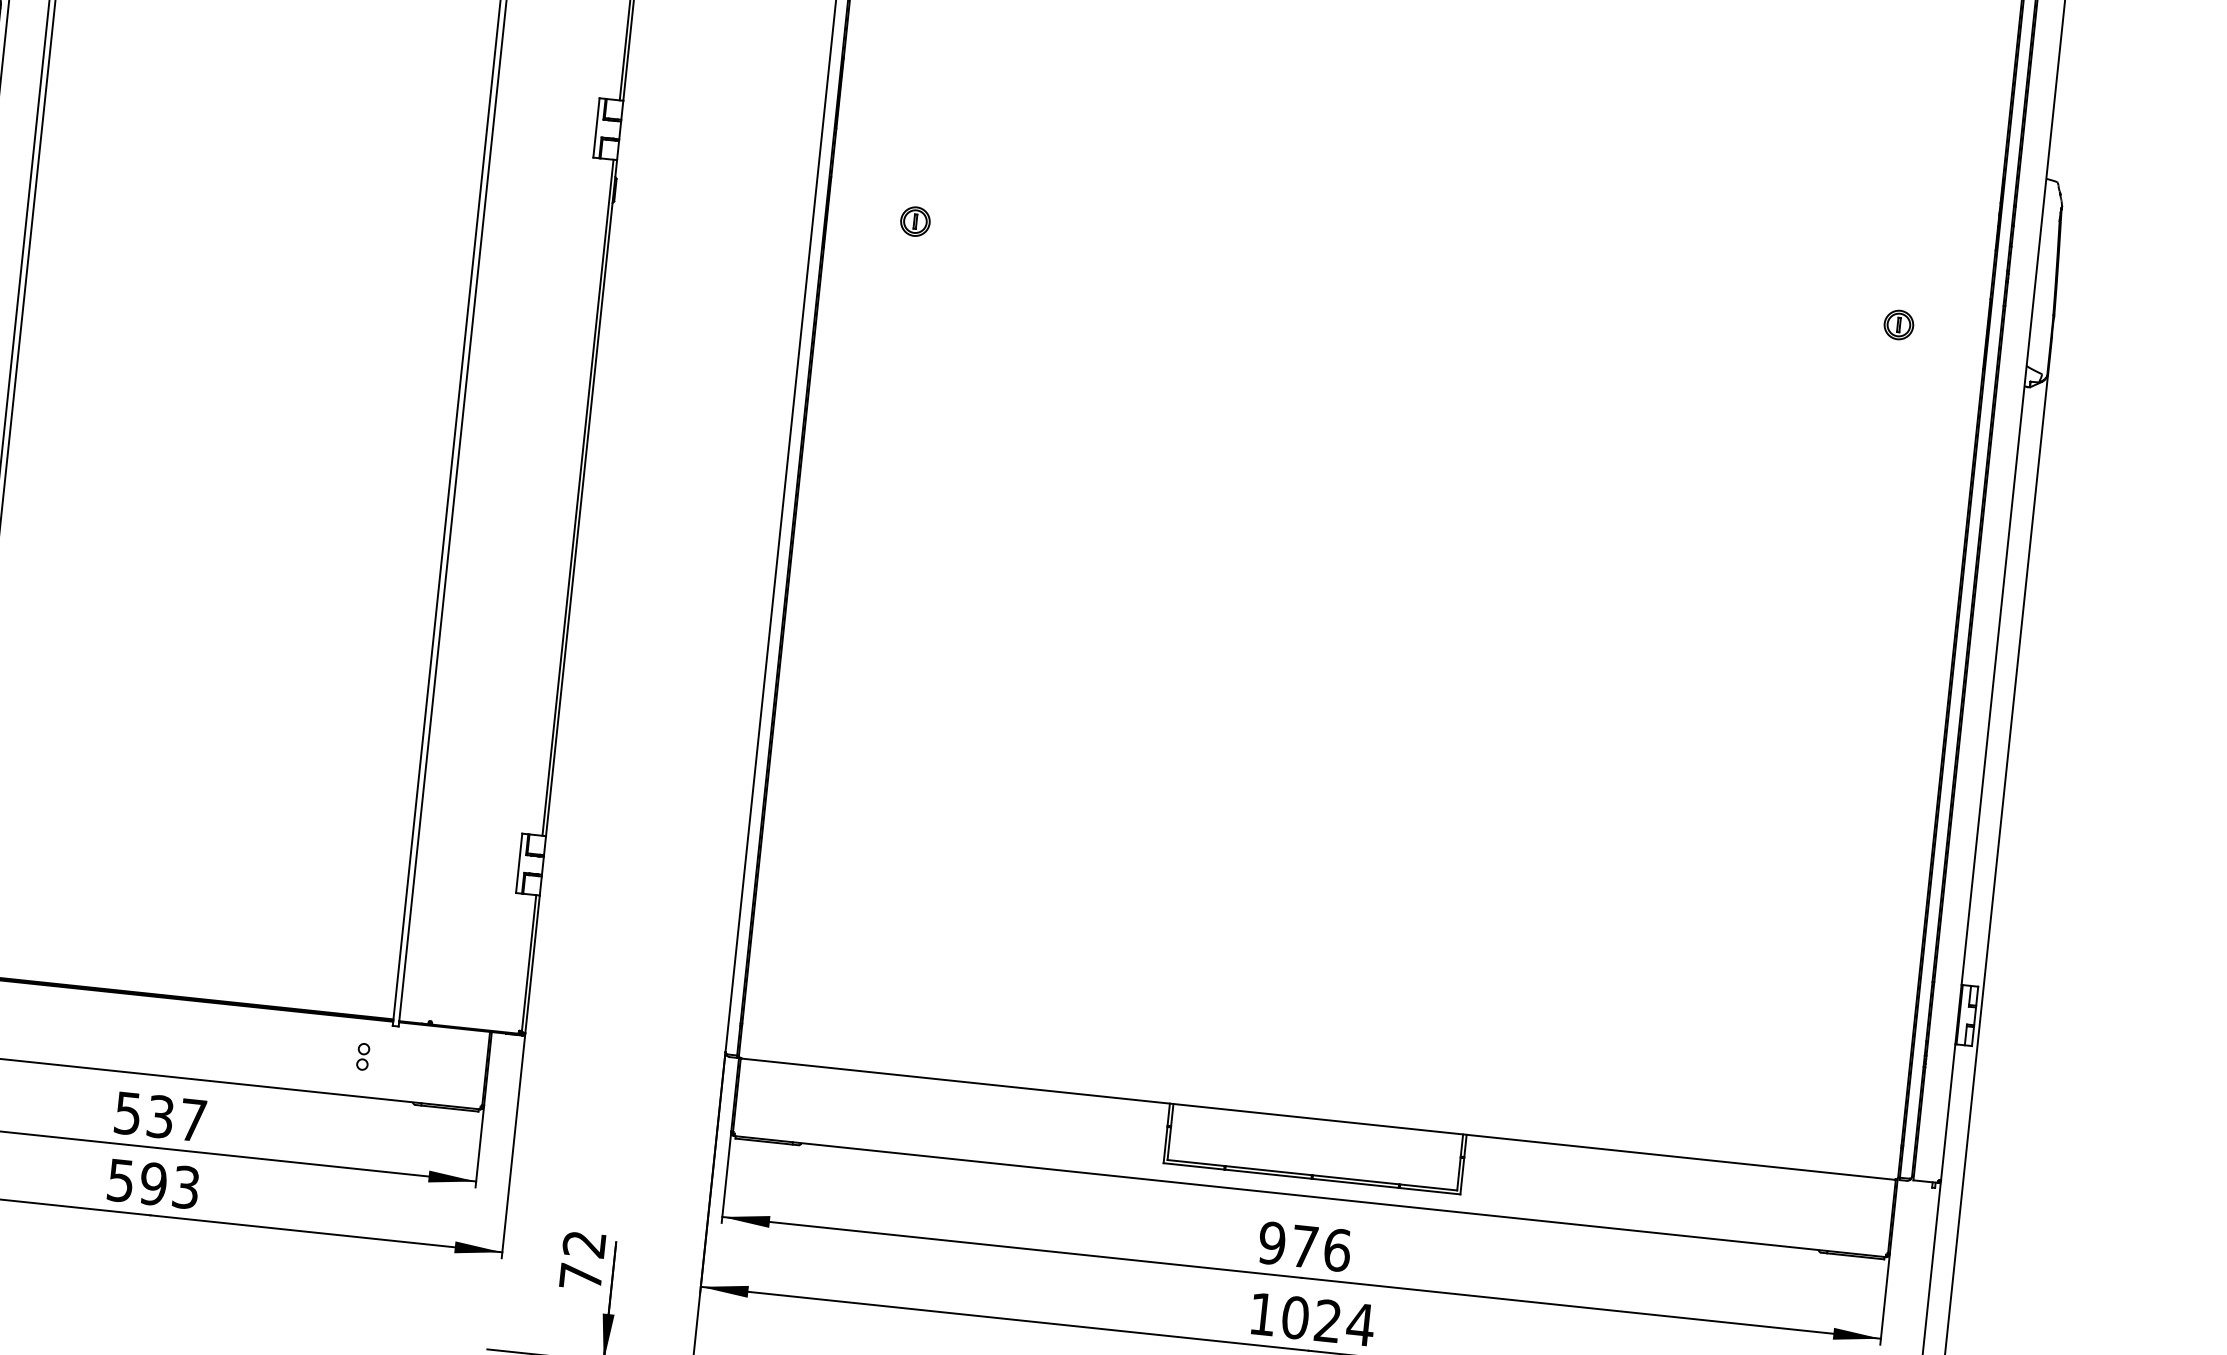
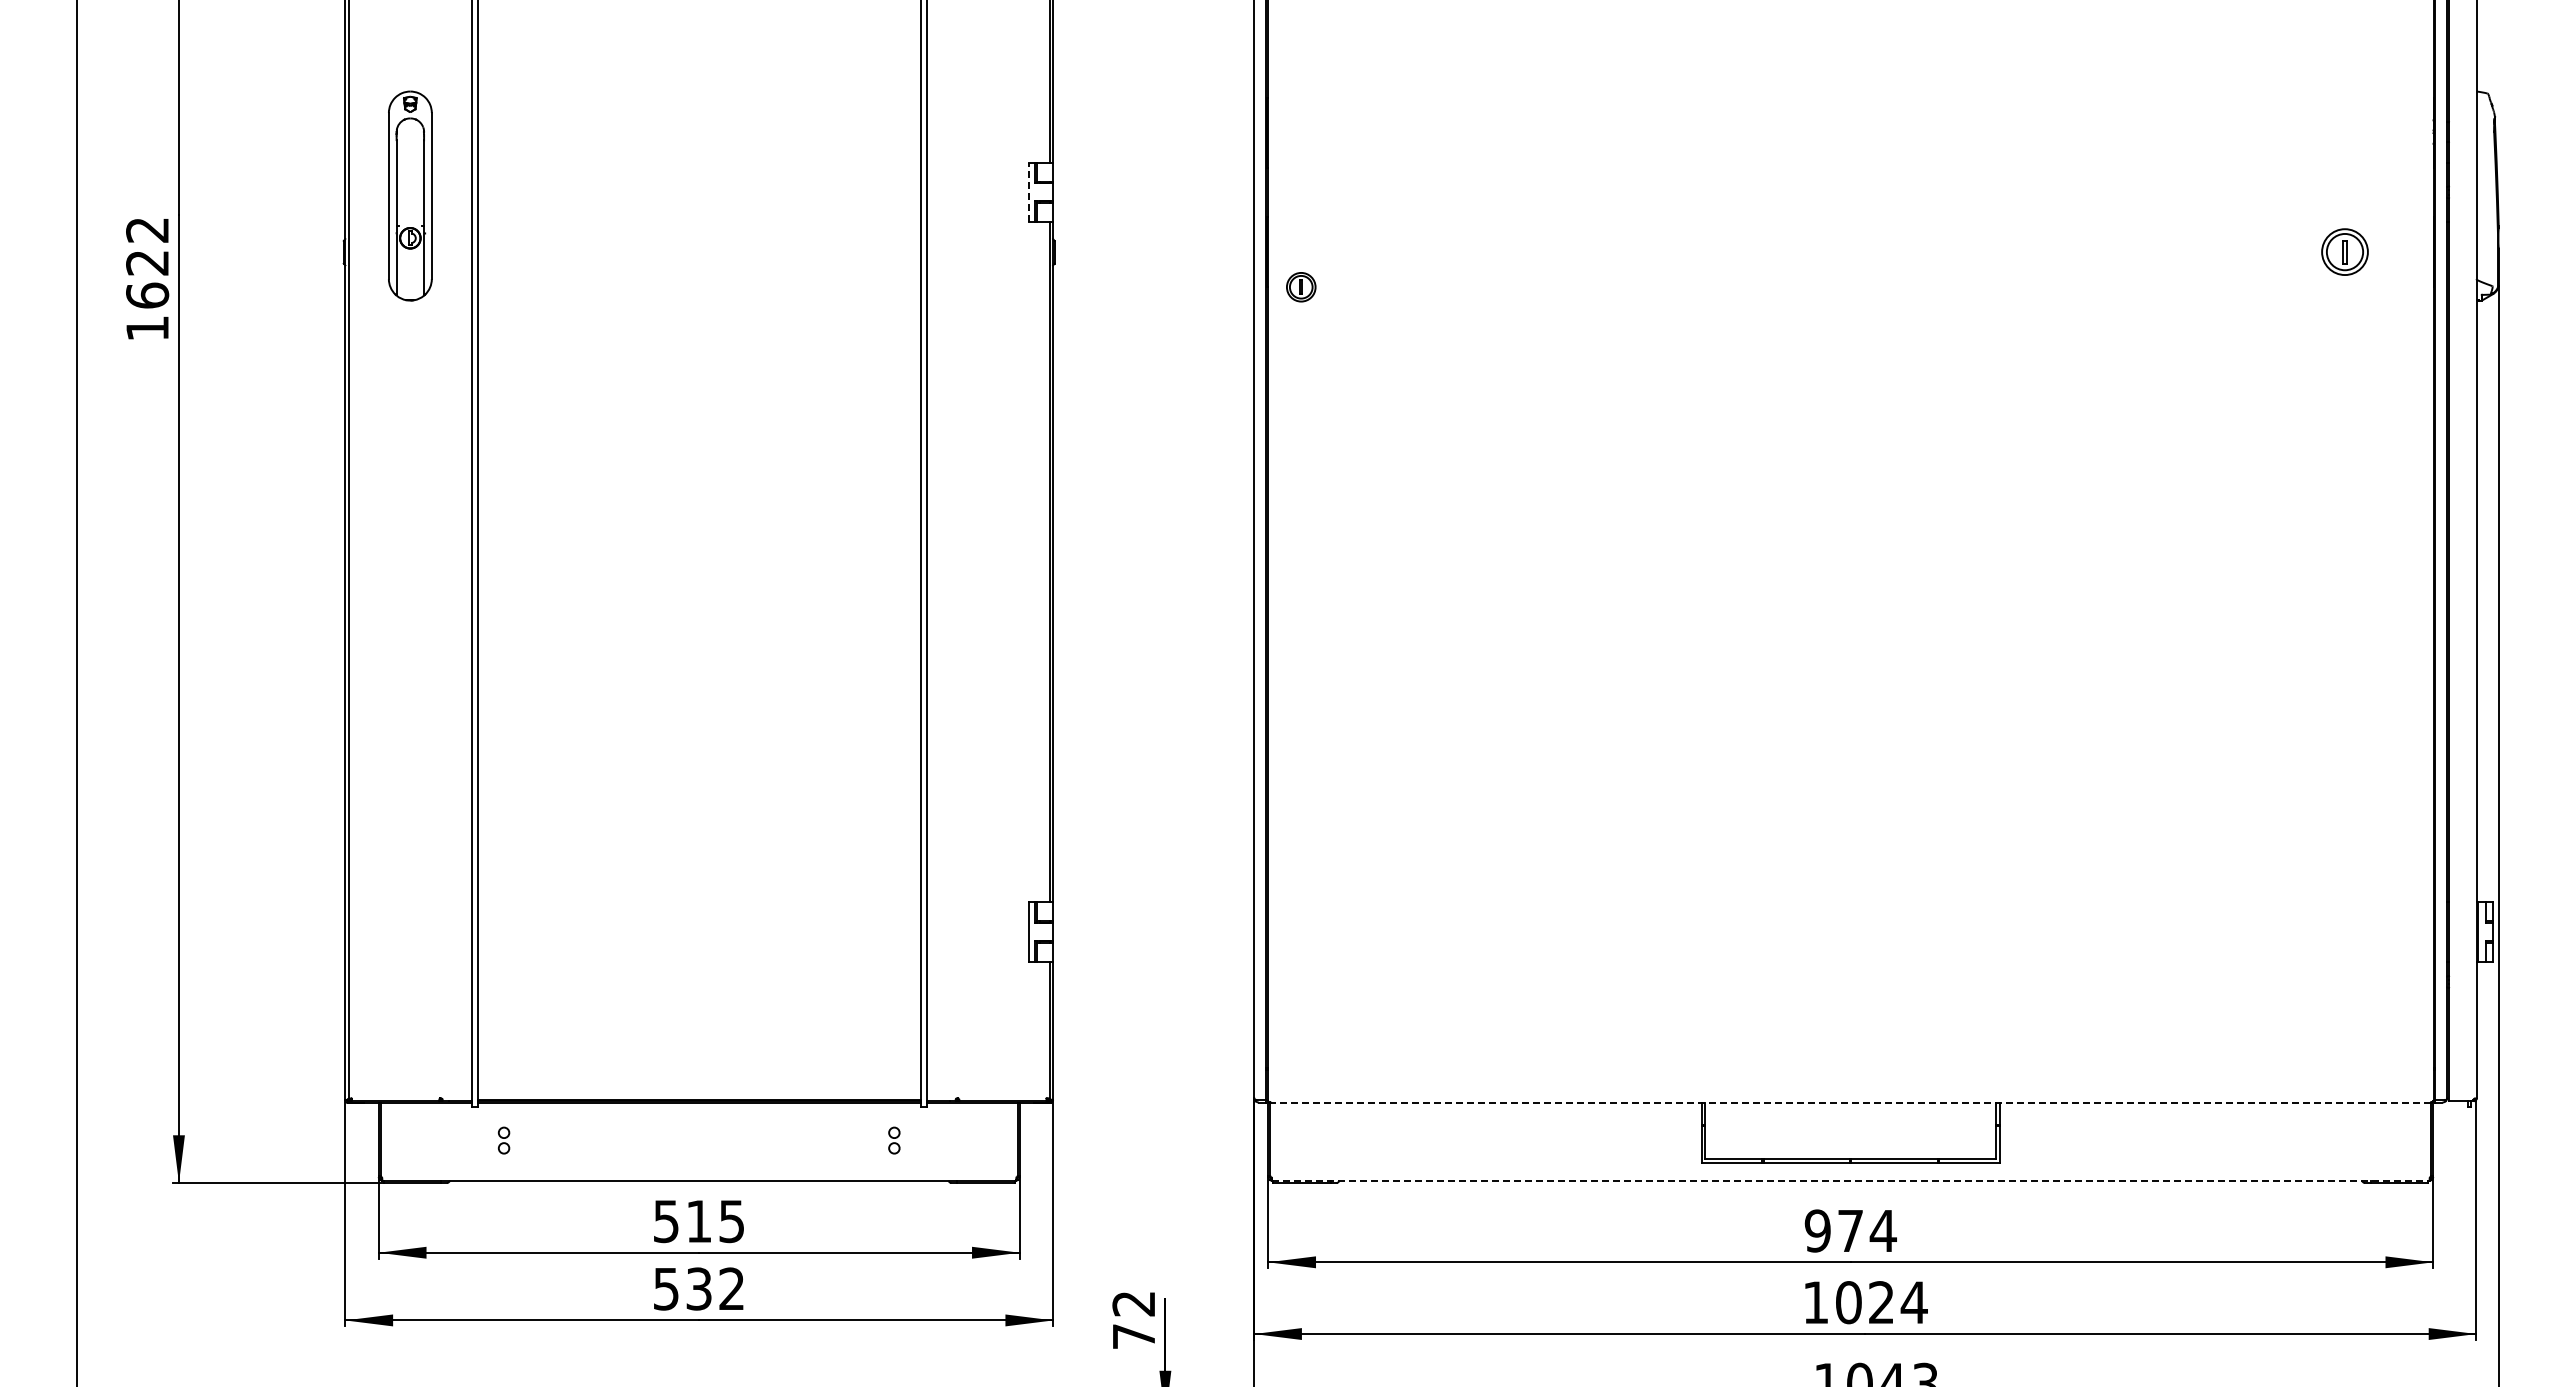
line: (596, 128) -> (1029, 192), solid -> dashed
part: (915, 221) -> (1301, 287), moved
part: (1899, 325) -> (2345, 252), size x1.6
text: (175, 1118) -> (714, 1221), 537 -> 515
line: (1318, 1118) -> (1850, 1102), solid -> dashed
text: (169, 1185) -> (715, 1288), 593 -> 532
line: (1309, 1196) -> (1850, 1180), solid -> dashed
text: (1336, 1249) -> (1882, 1230), 976 -> 974

